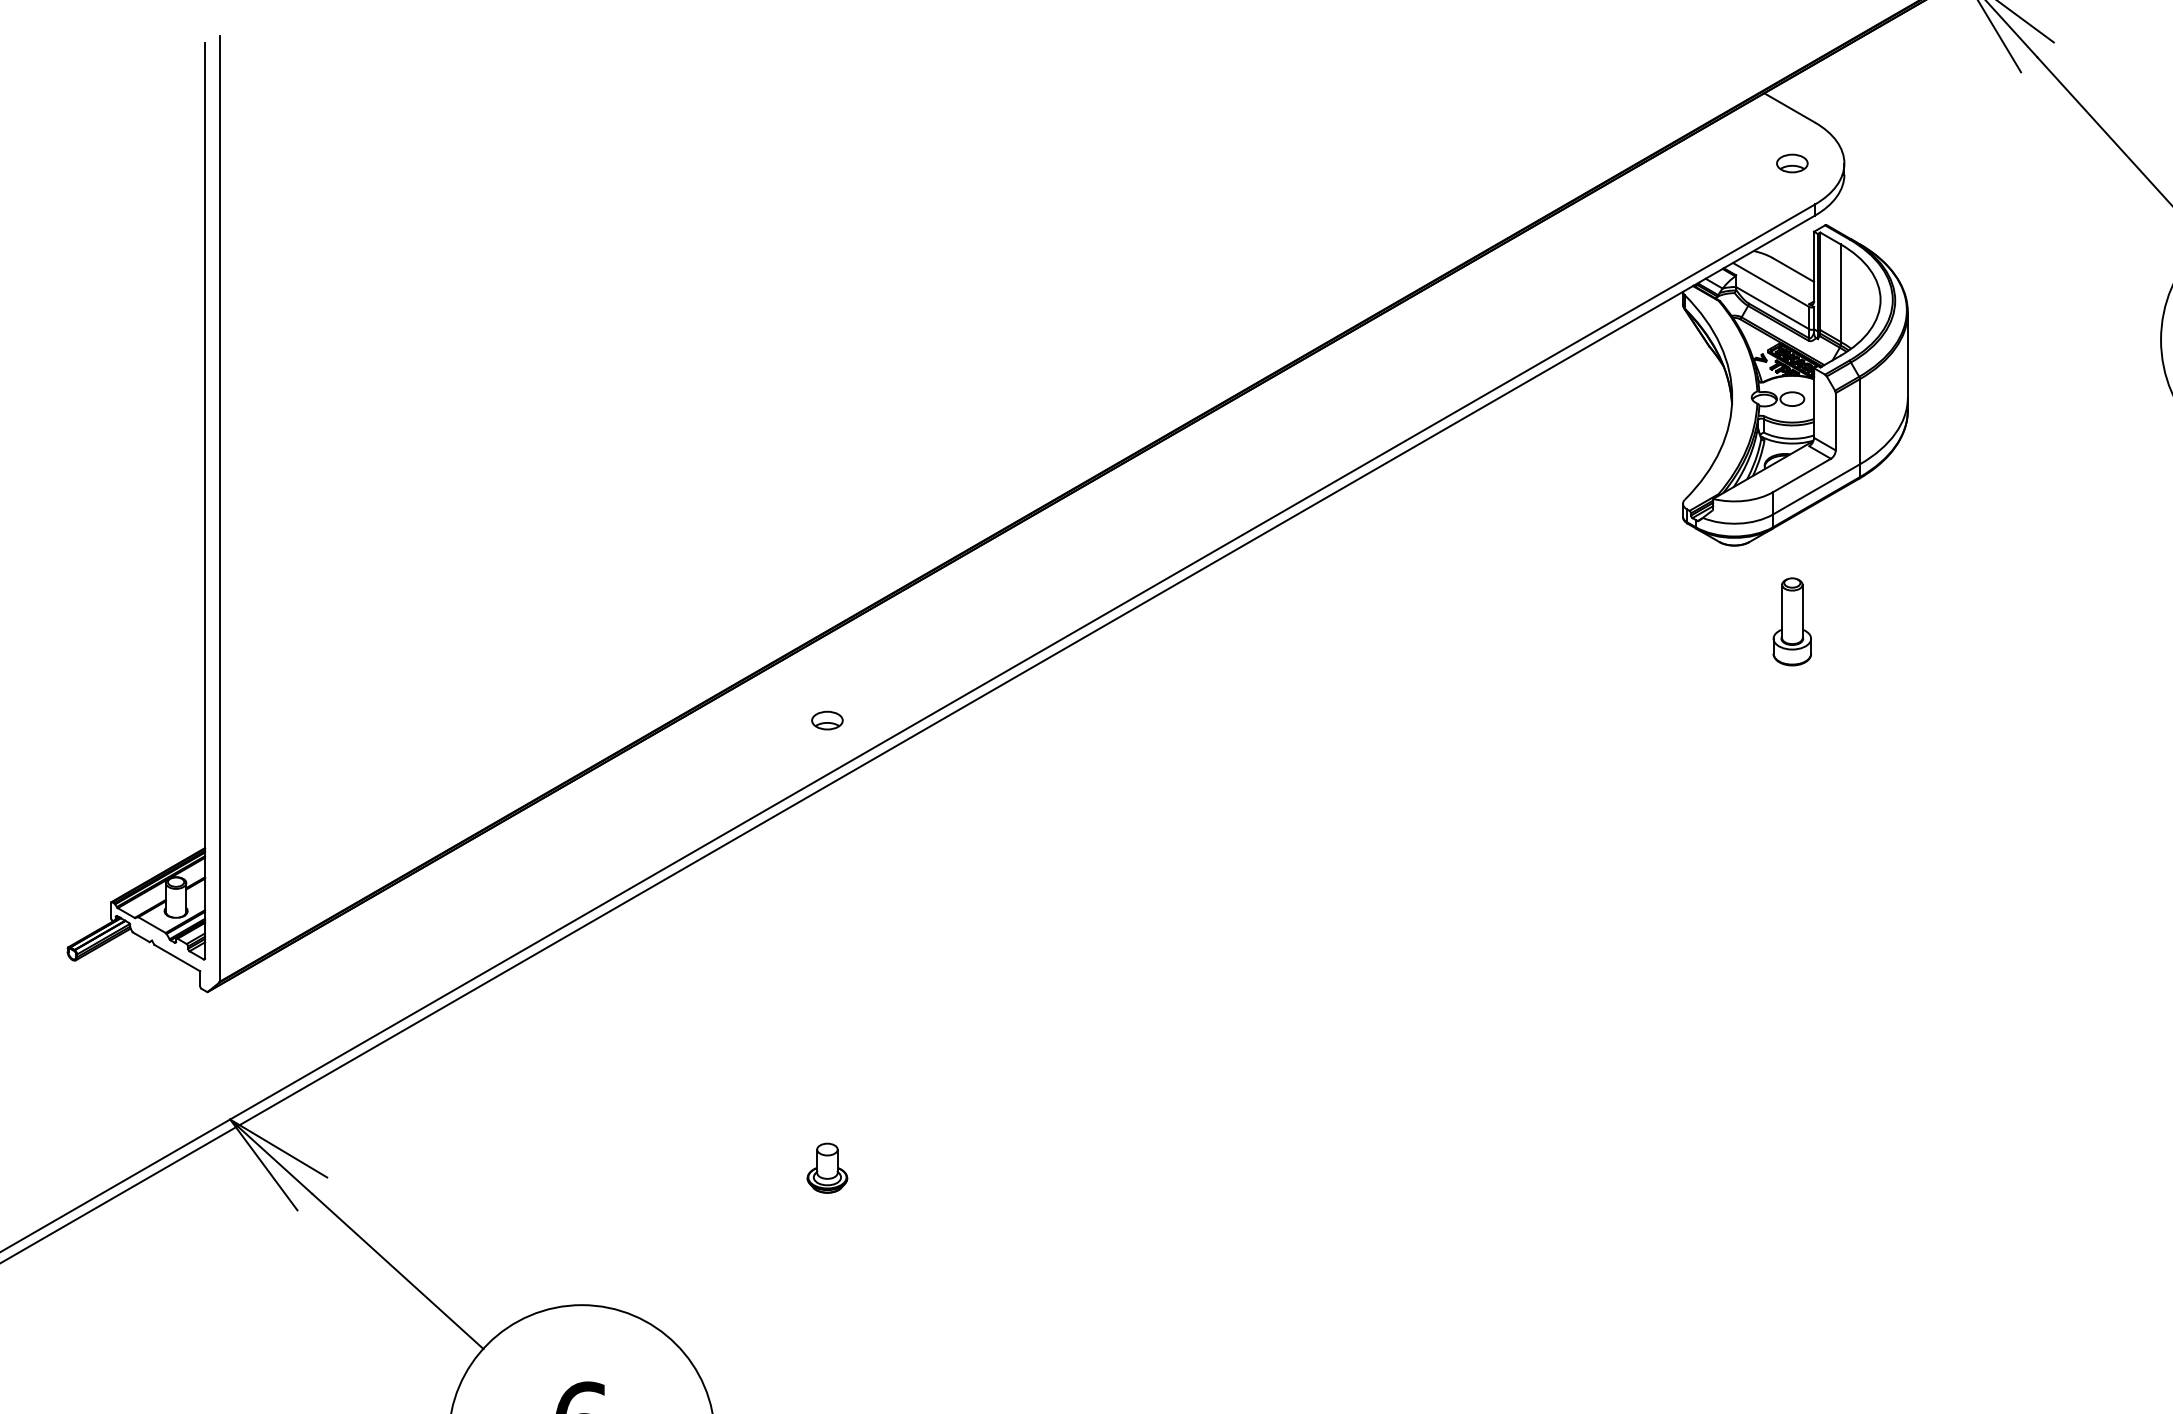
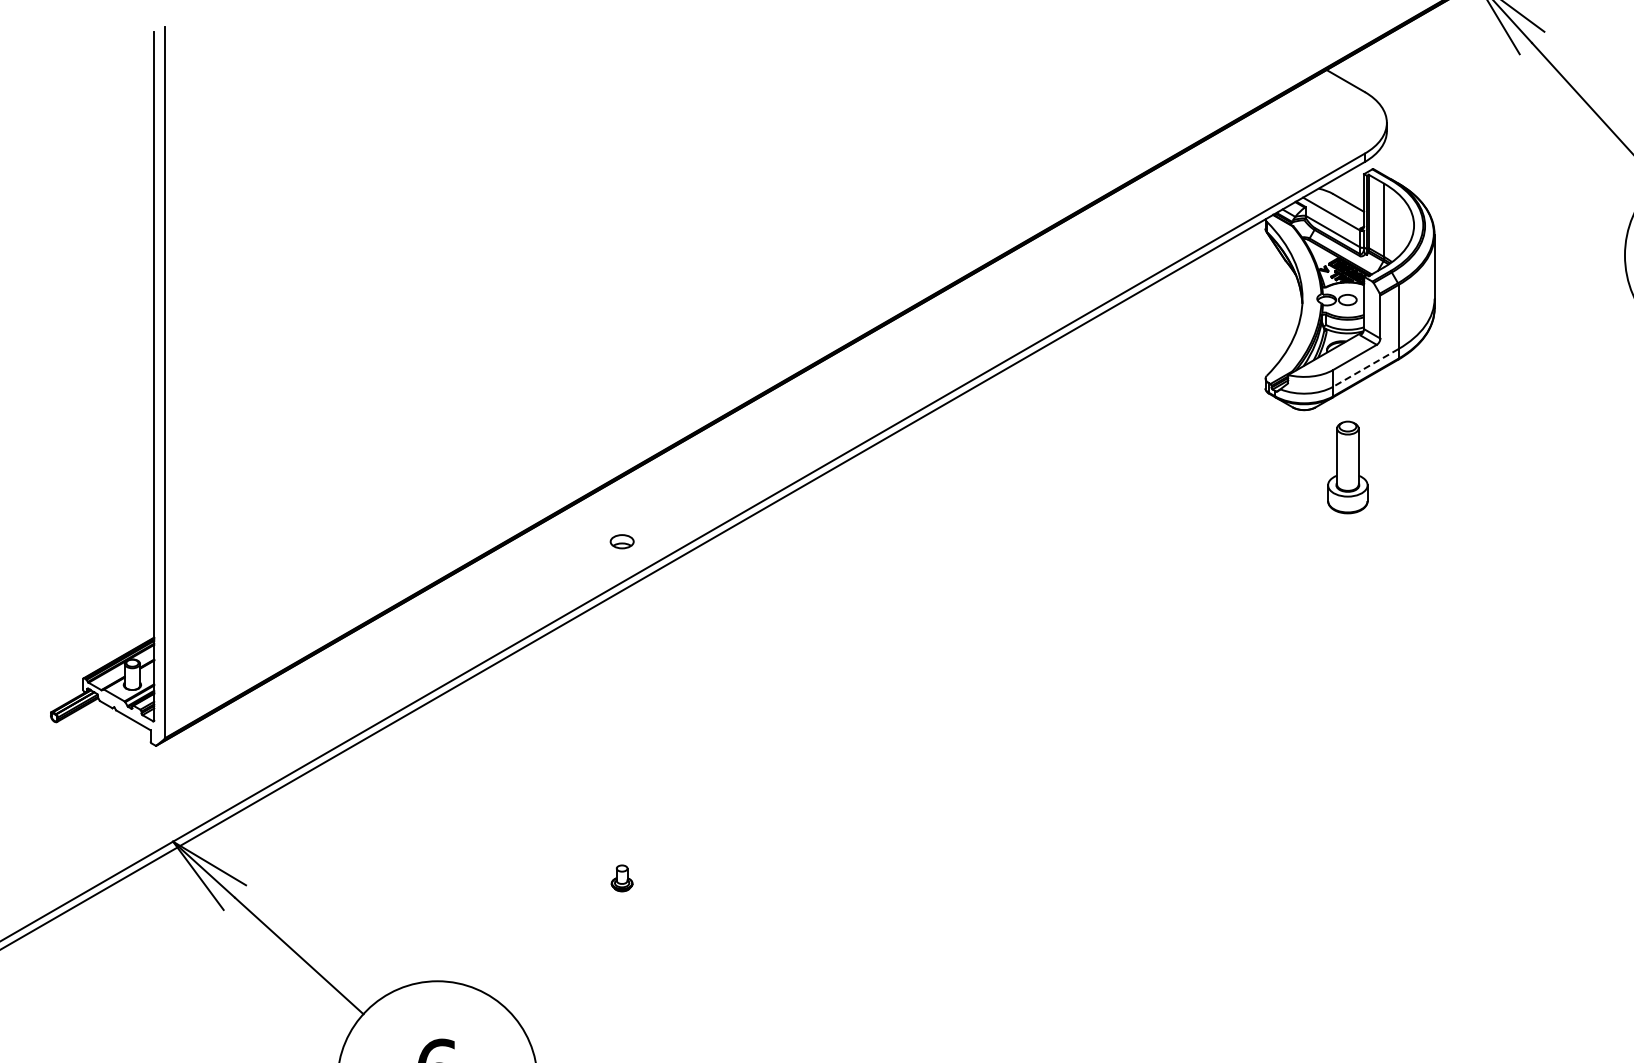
part: (1792, 163) -> (1347, 122), removed
line: (1815, 488) -> (1365, 367), solid -> dashed
part: (1792, 621) -> (1347, 467), size x1.4
part: (826, 1168) -> (621, 878), size x0.7

